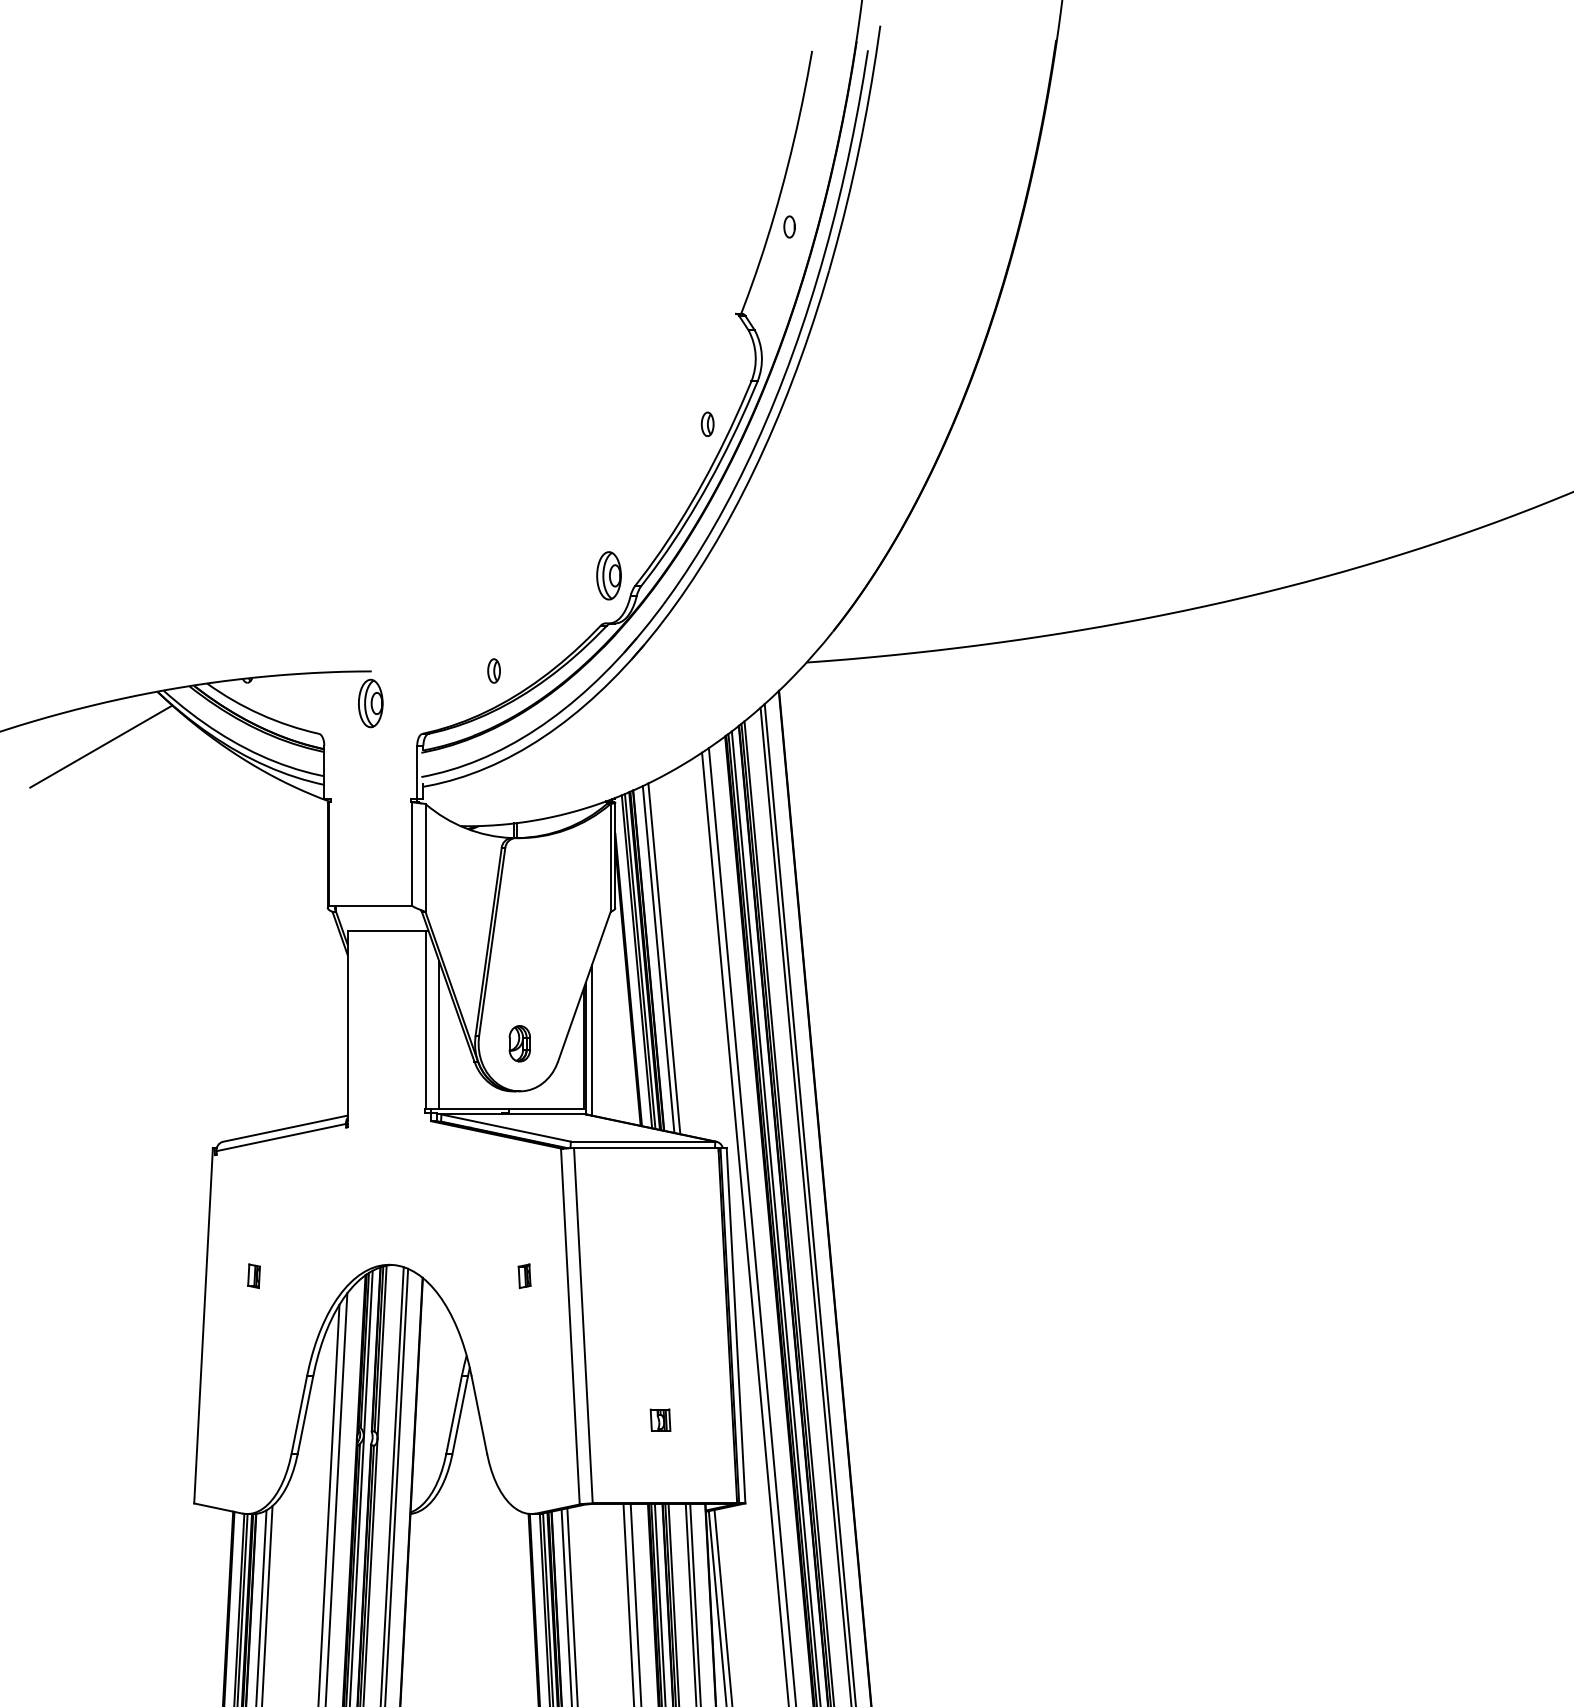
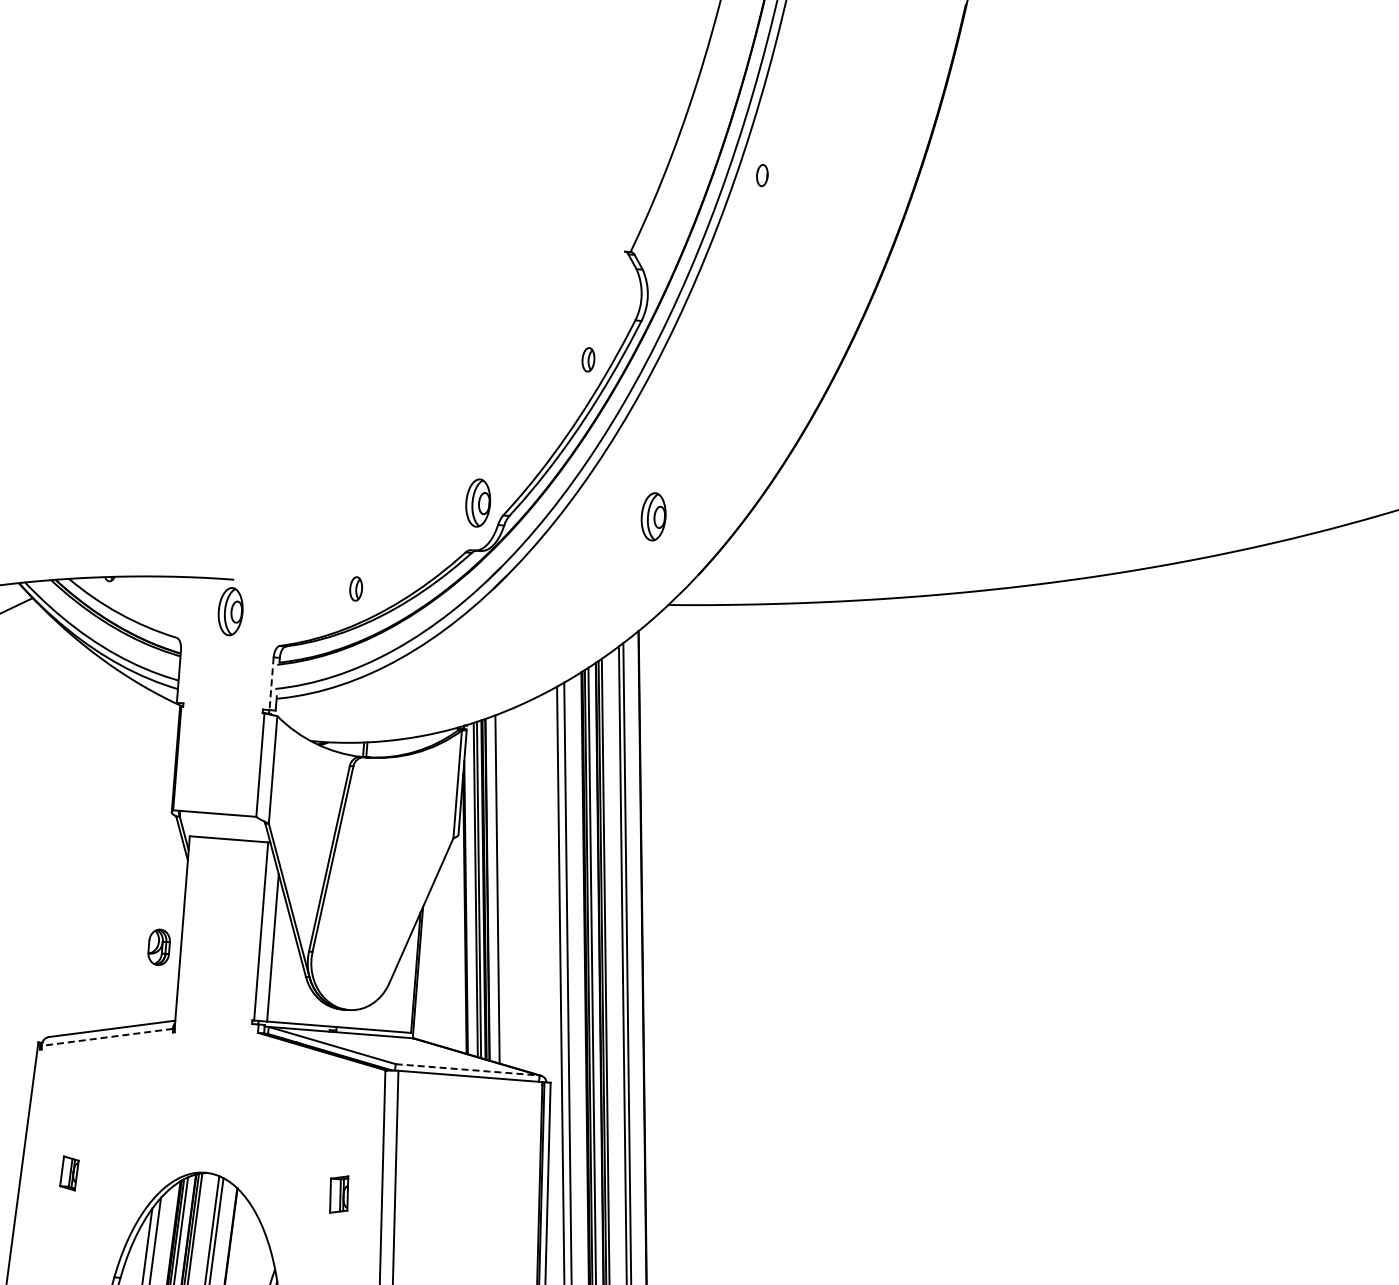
part: (789, 226) -> (762, 175), moved
part: (784, 575) -> (653, 516), added
line: (417, 772) -> (271, 684), solid -> dashed
line: (664, 958) -> (503, 888), removed
line: (591, 1040) -> (424, 964), removed
part: (519, 1043) -> (158, 947), moved
line: (280, 1137) -> (106, 1037), solid -> dashed
line: (643, 1141) -> (468, 1069), solid -> dashed
part: (253, 1276) -> (68, 1173), size x1.4
part: (524, 1276) -> (338, 1194), size x1.6

